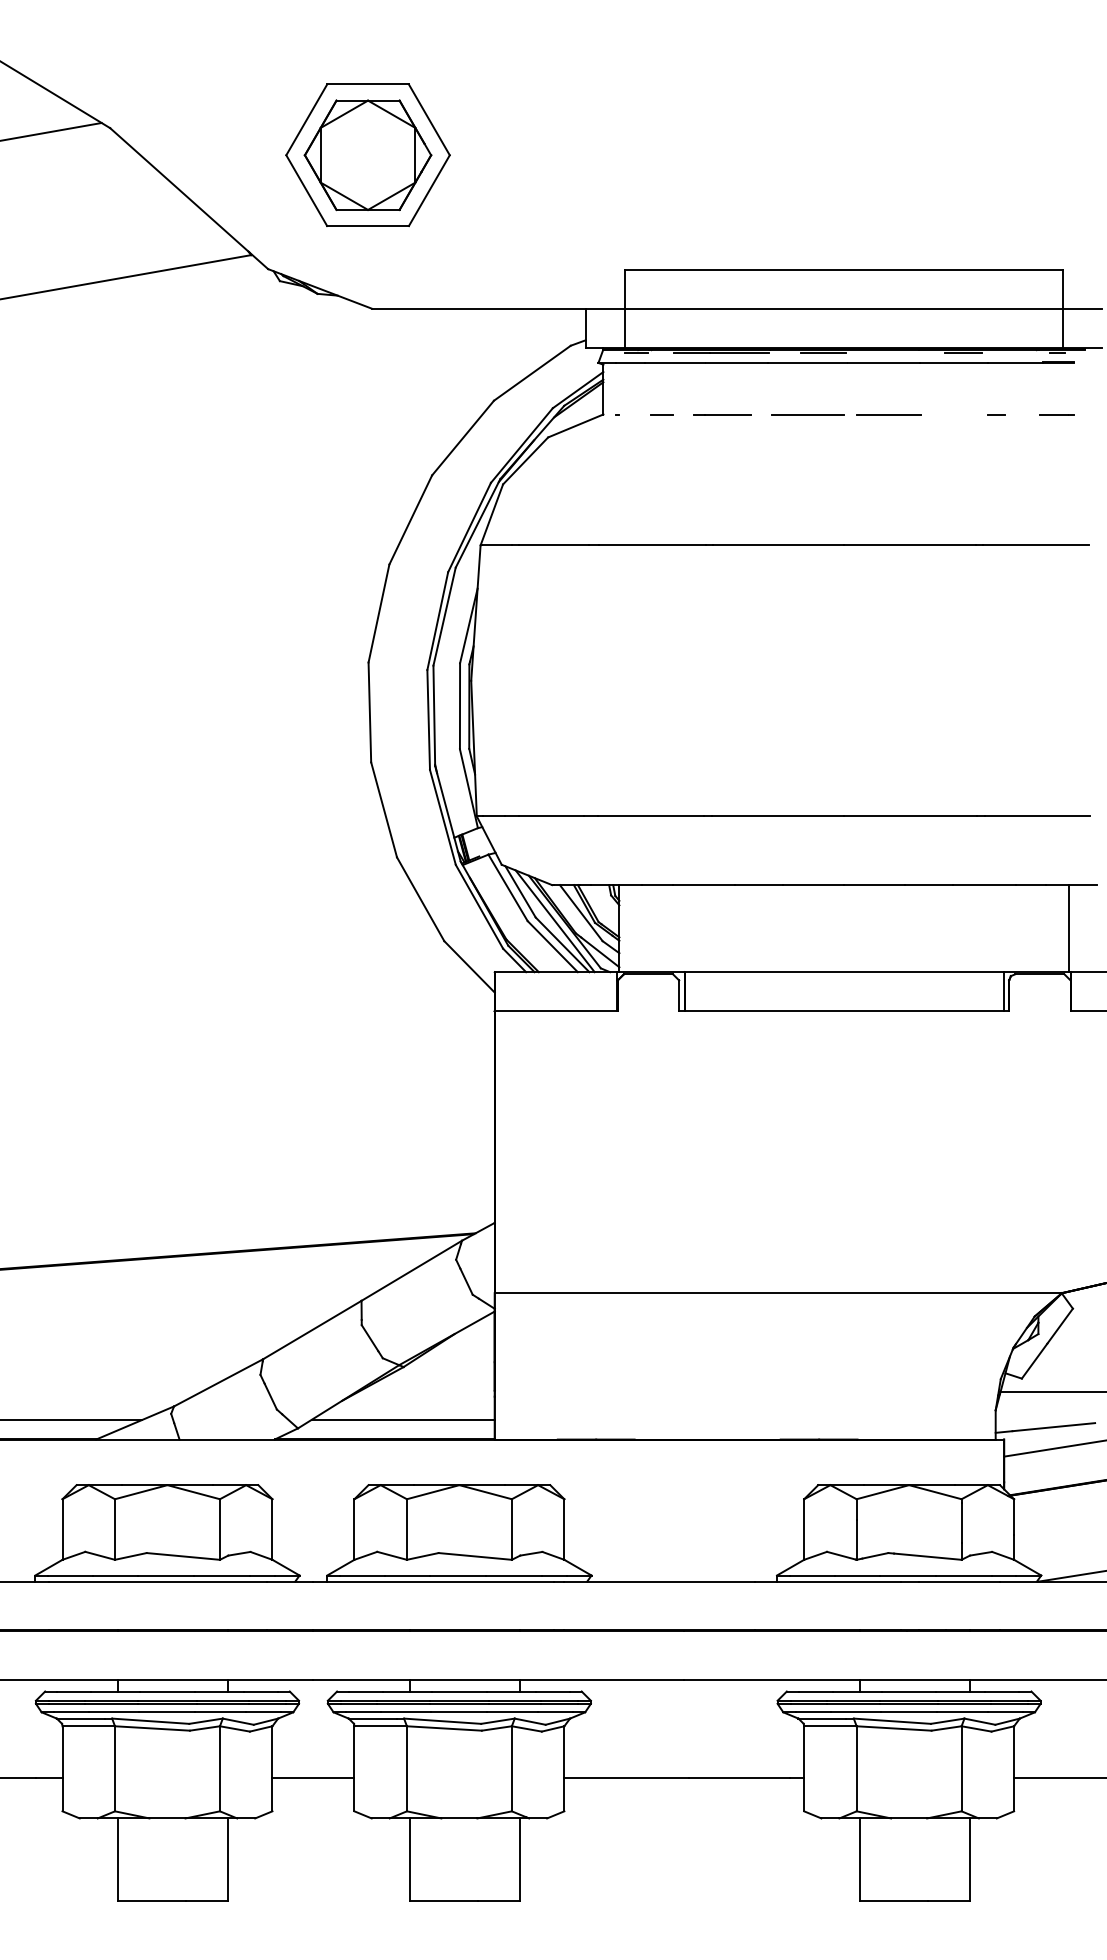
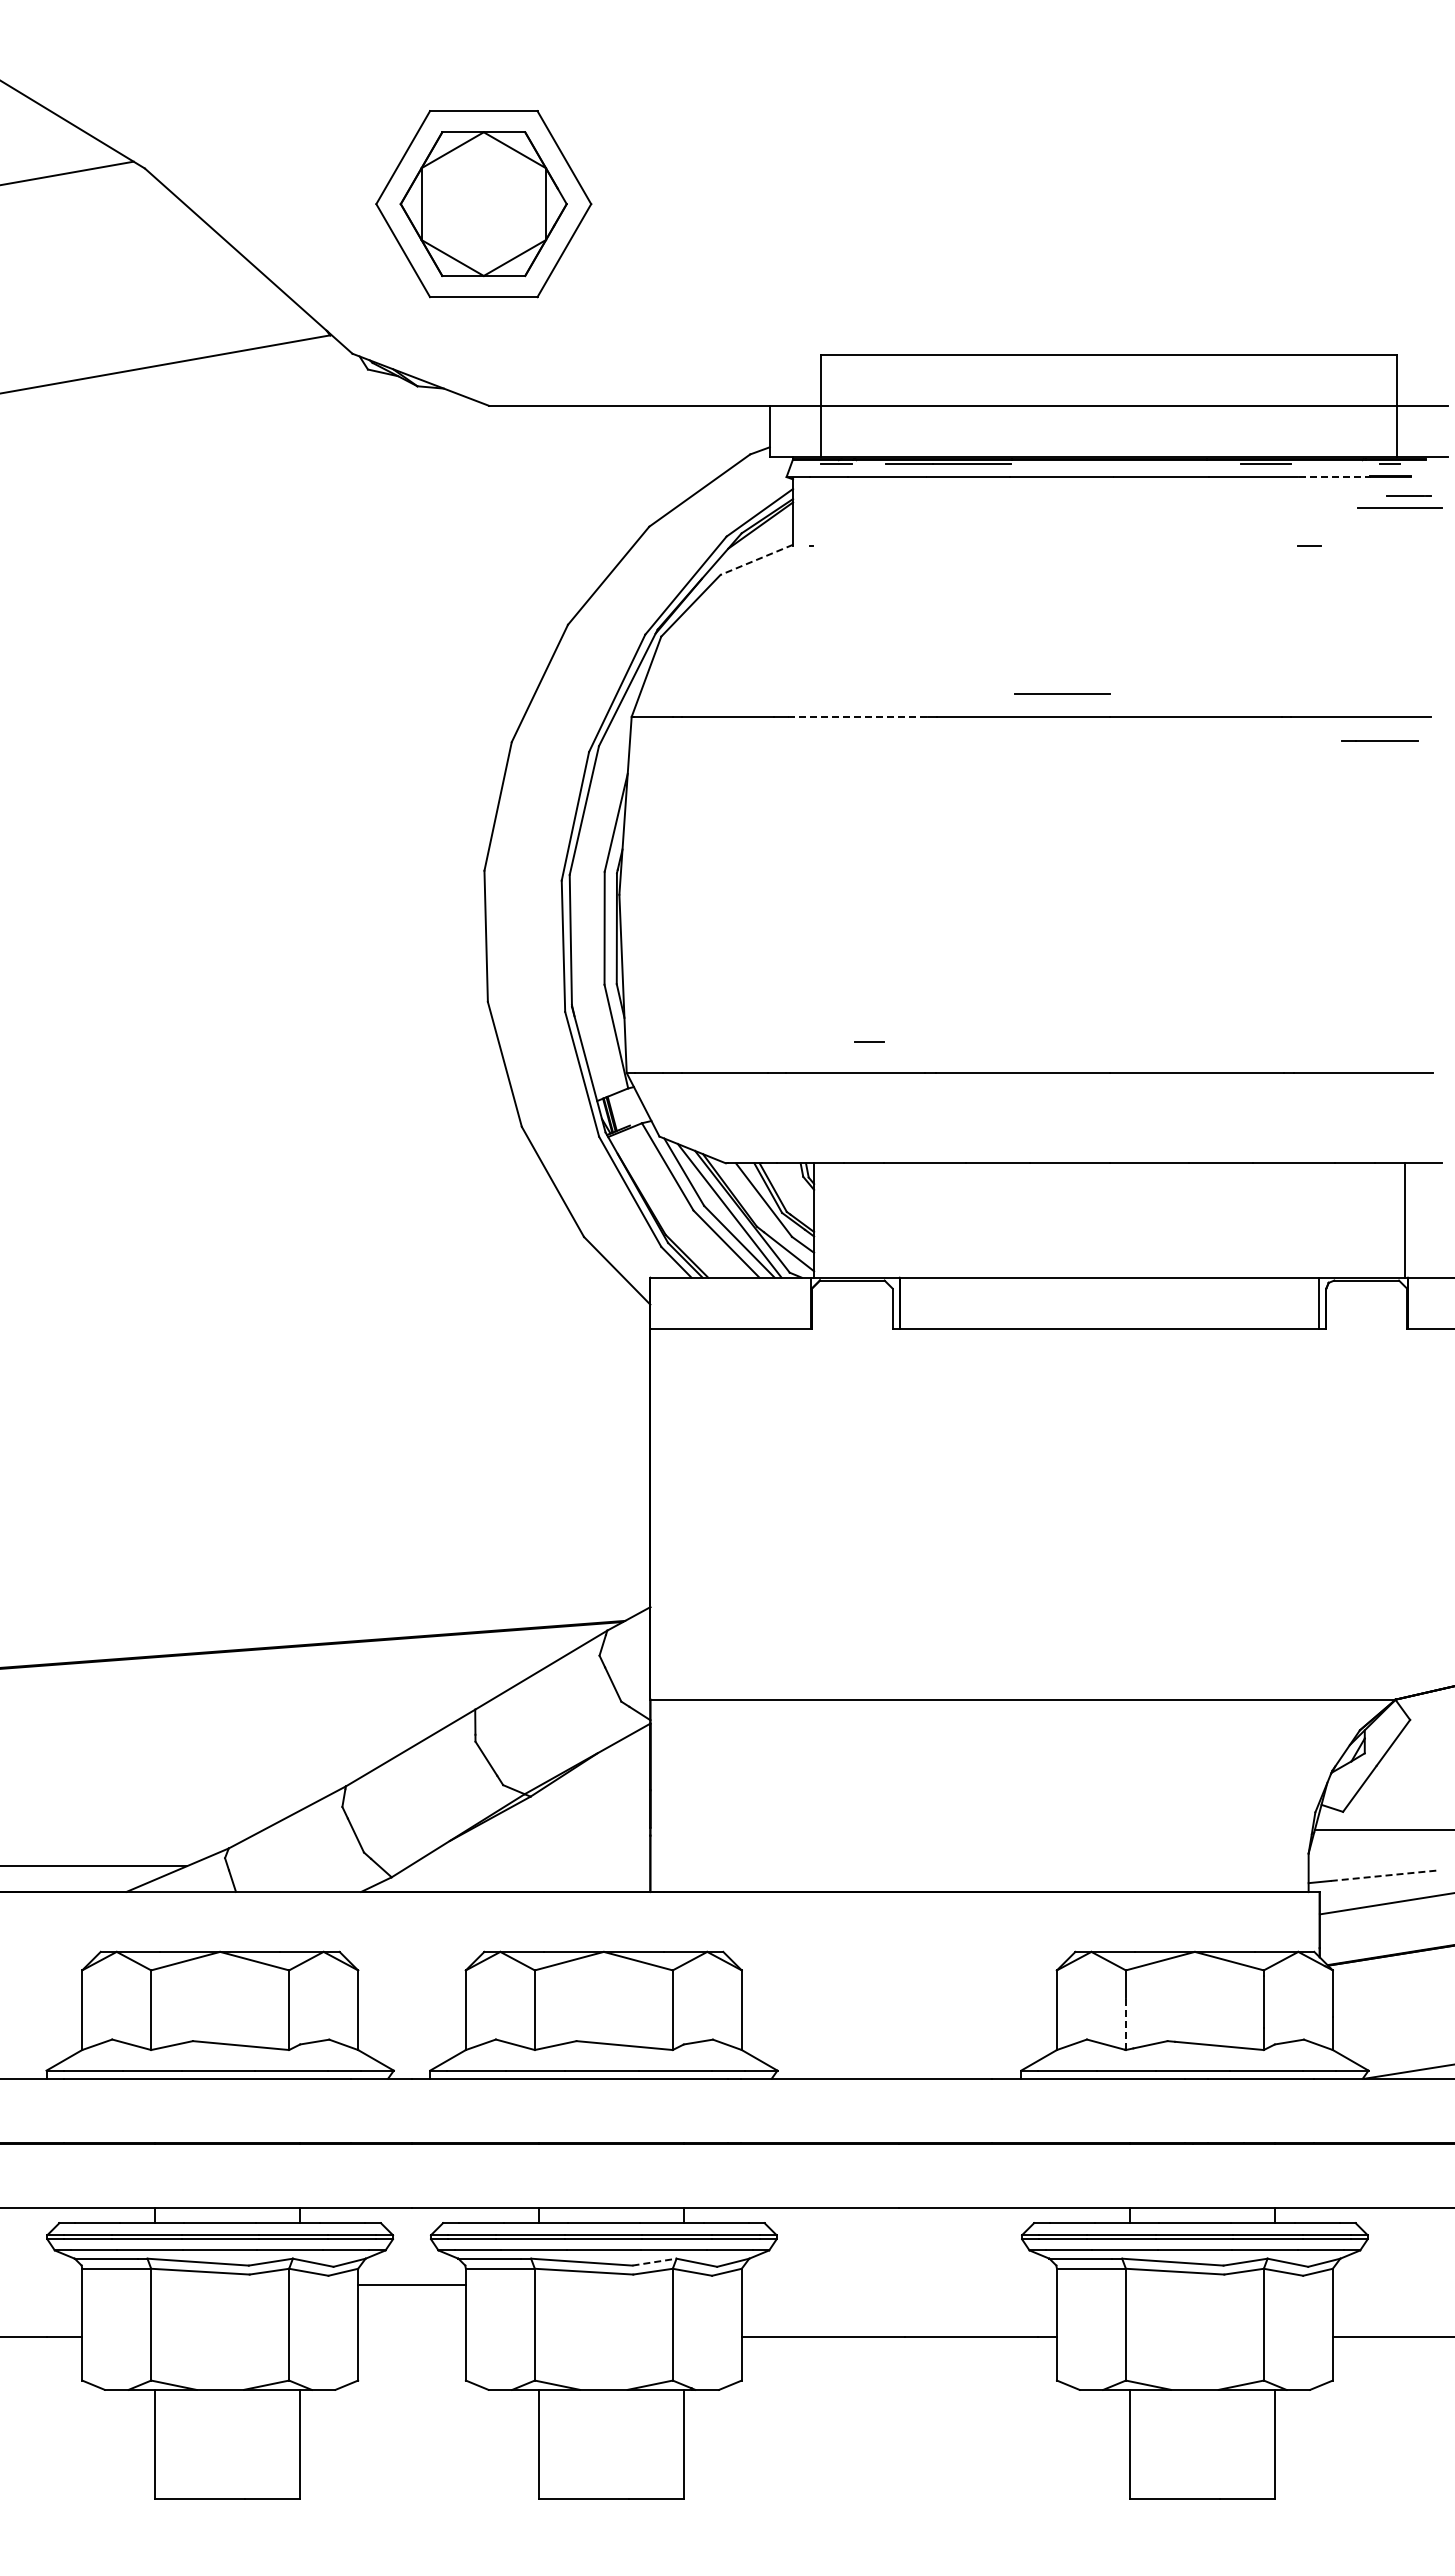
line: (823, 352) -> (1082, 463), removed
line: (1015, 363) -> (1334, 477), solid -> dashed
line: (661, 415) -> (869, 1041), moved
line: (722, 415) -> (1379, 740), moved
line: (808, 415) -> (1062, 693), moved
line: (888, 415) -> (1399, 507), moved
line: (1056, 415) -> (1408, 495), moved
line: (575, 426) -> (756, 560), solid -> dashed
line: (653, 545) -> (858, 716), solid -> dashed
line: (402, 1420) -> (529, 1866), removed
line: (1054, 1427) -> (1385, 1875), solid -> dashed
line: (856, 1539) -> (1125, 2023), solid -> dashed
line: (498, 1721) -> (655, 2262), solid -> dashed
line: (313, 1777) -> (411, 2284), moved

